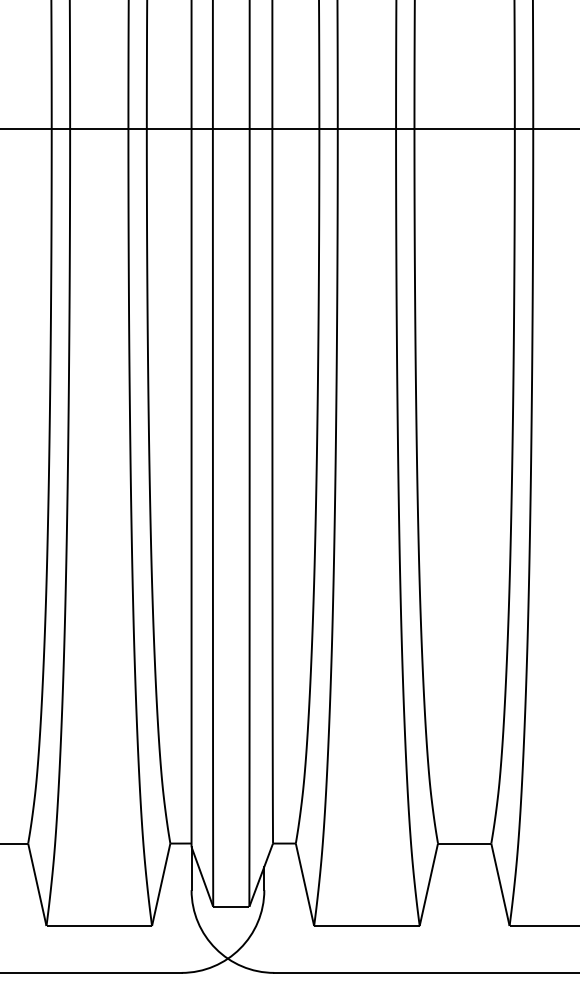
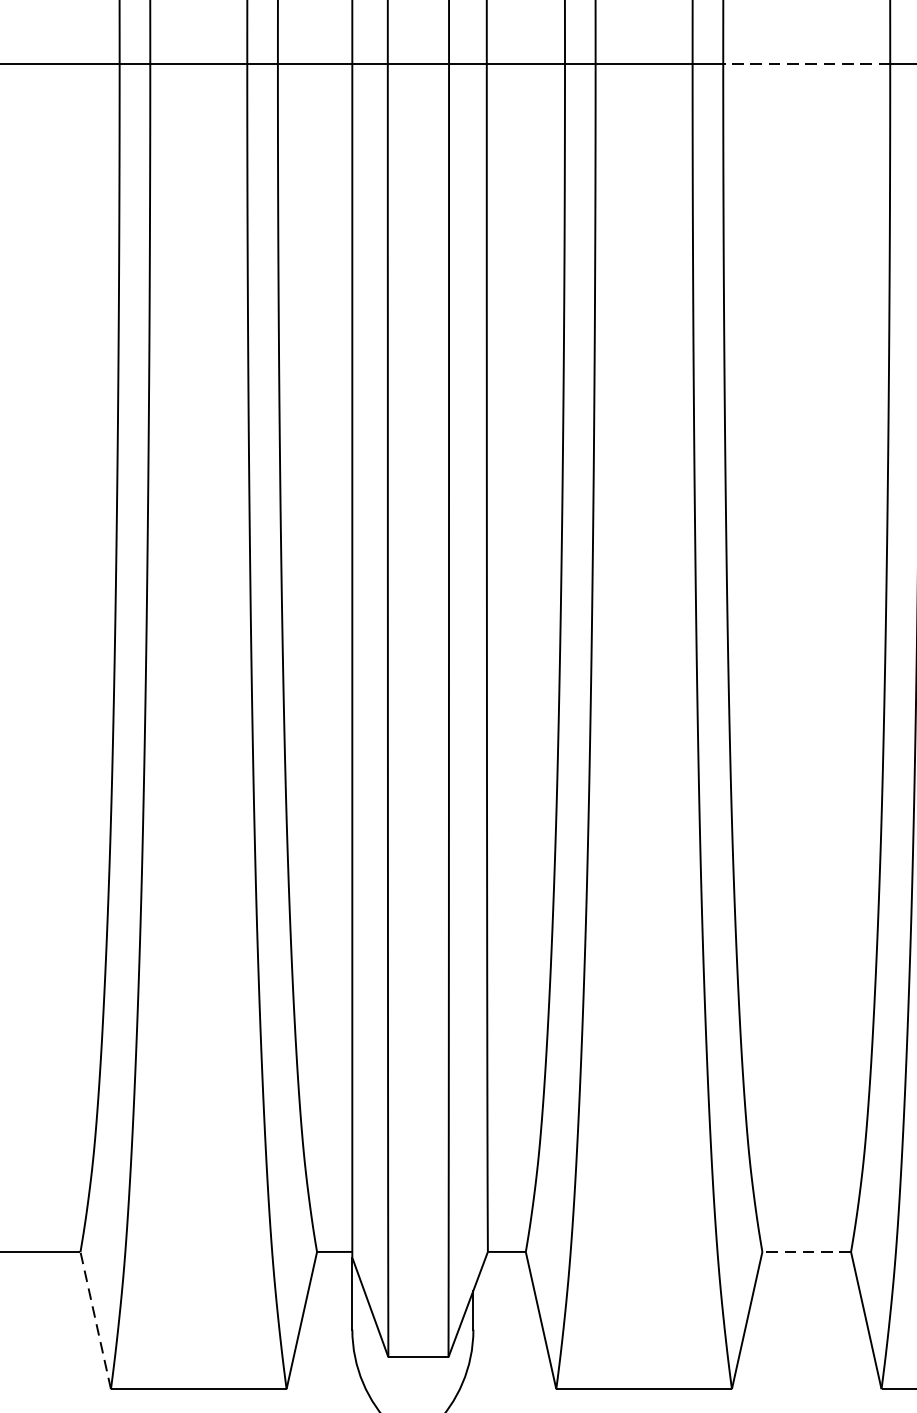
line: (464, 129) -> (806, 63), solid -> dashed
line: (463, 843) -> (804, 1251), solid -> dashed
line: (37, 885) -> (95, 1321), solid -> dashed

